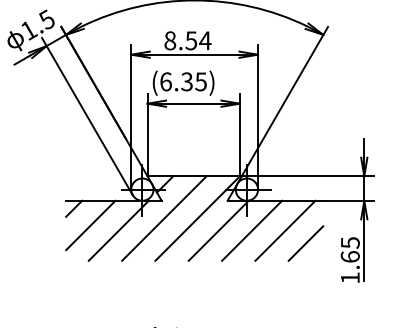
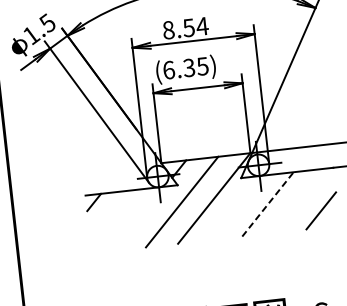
line: (90, 225) -> (111, 216), removed
line: (118, 230) -> (139, 218), removed
line: (218, 230) -> (235, 207), removed
line: (252, 230) -> (268, 204), solid -> dashed
line: (285, 230) -> (300, 200), removed

